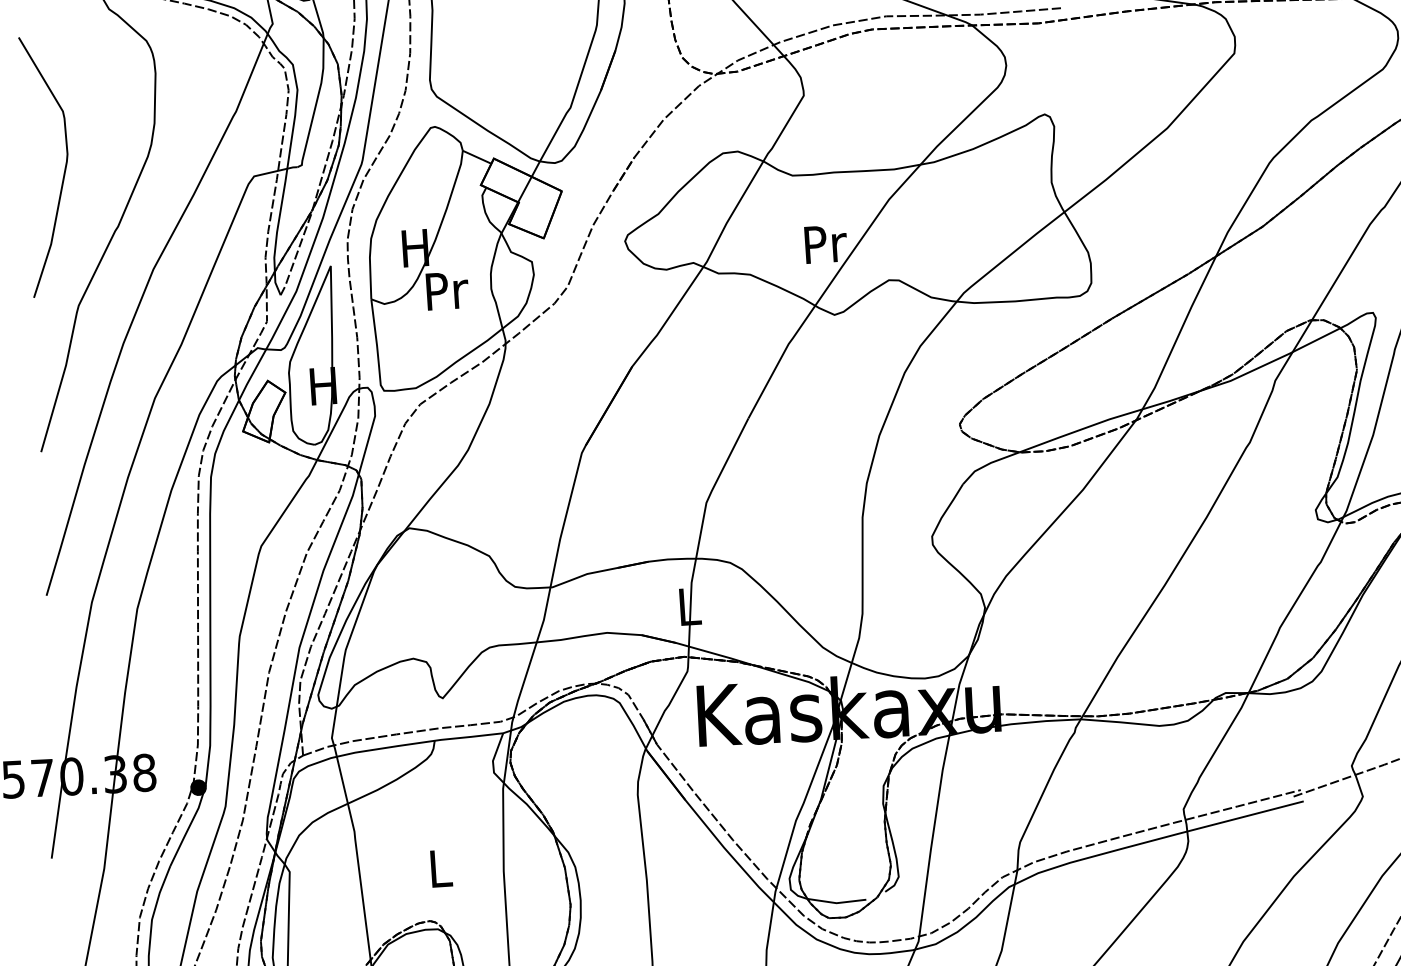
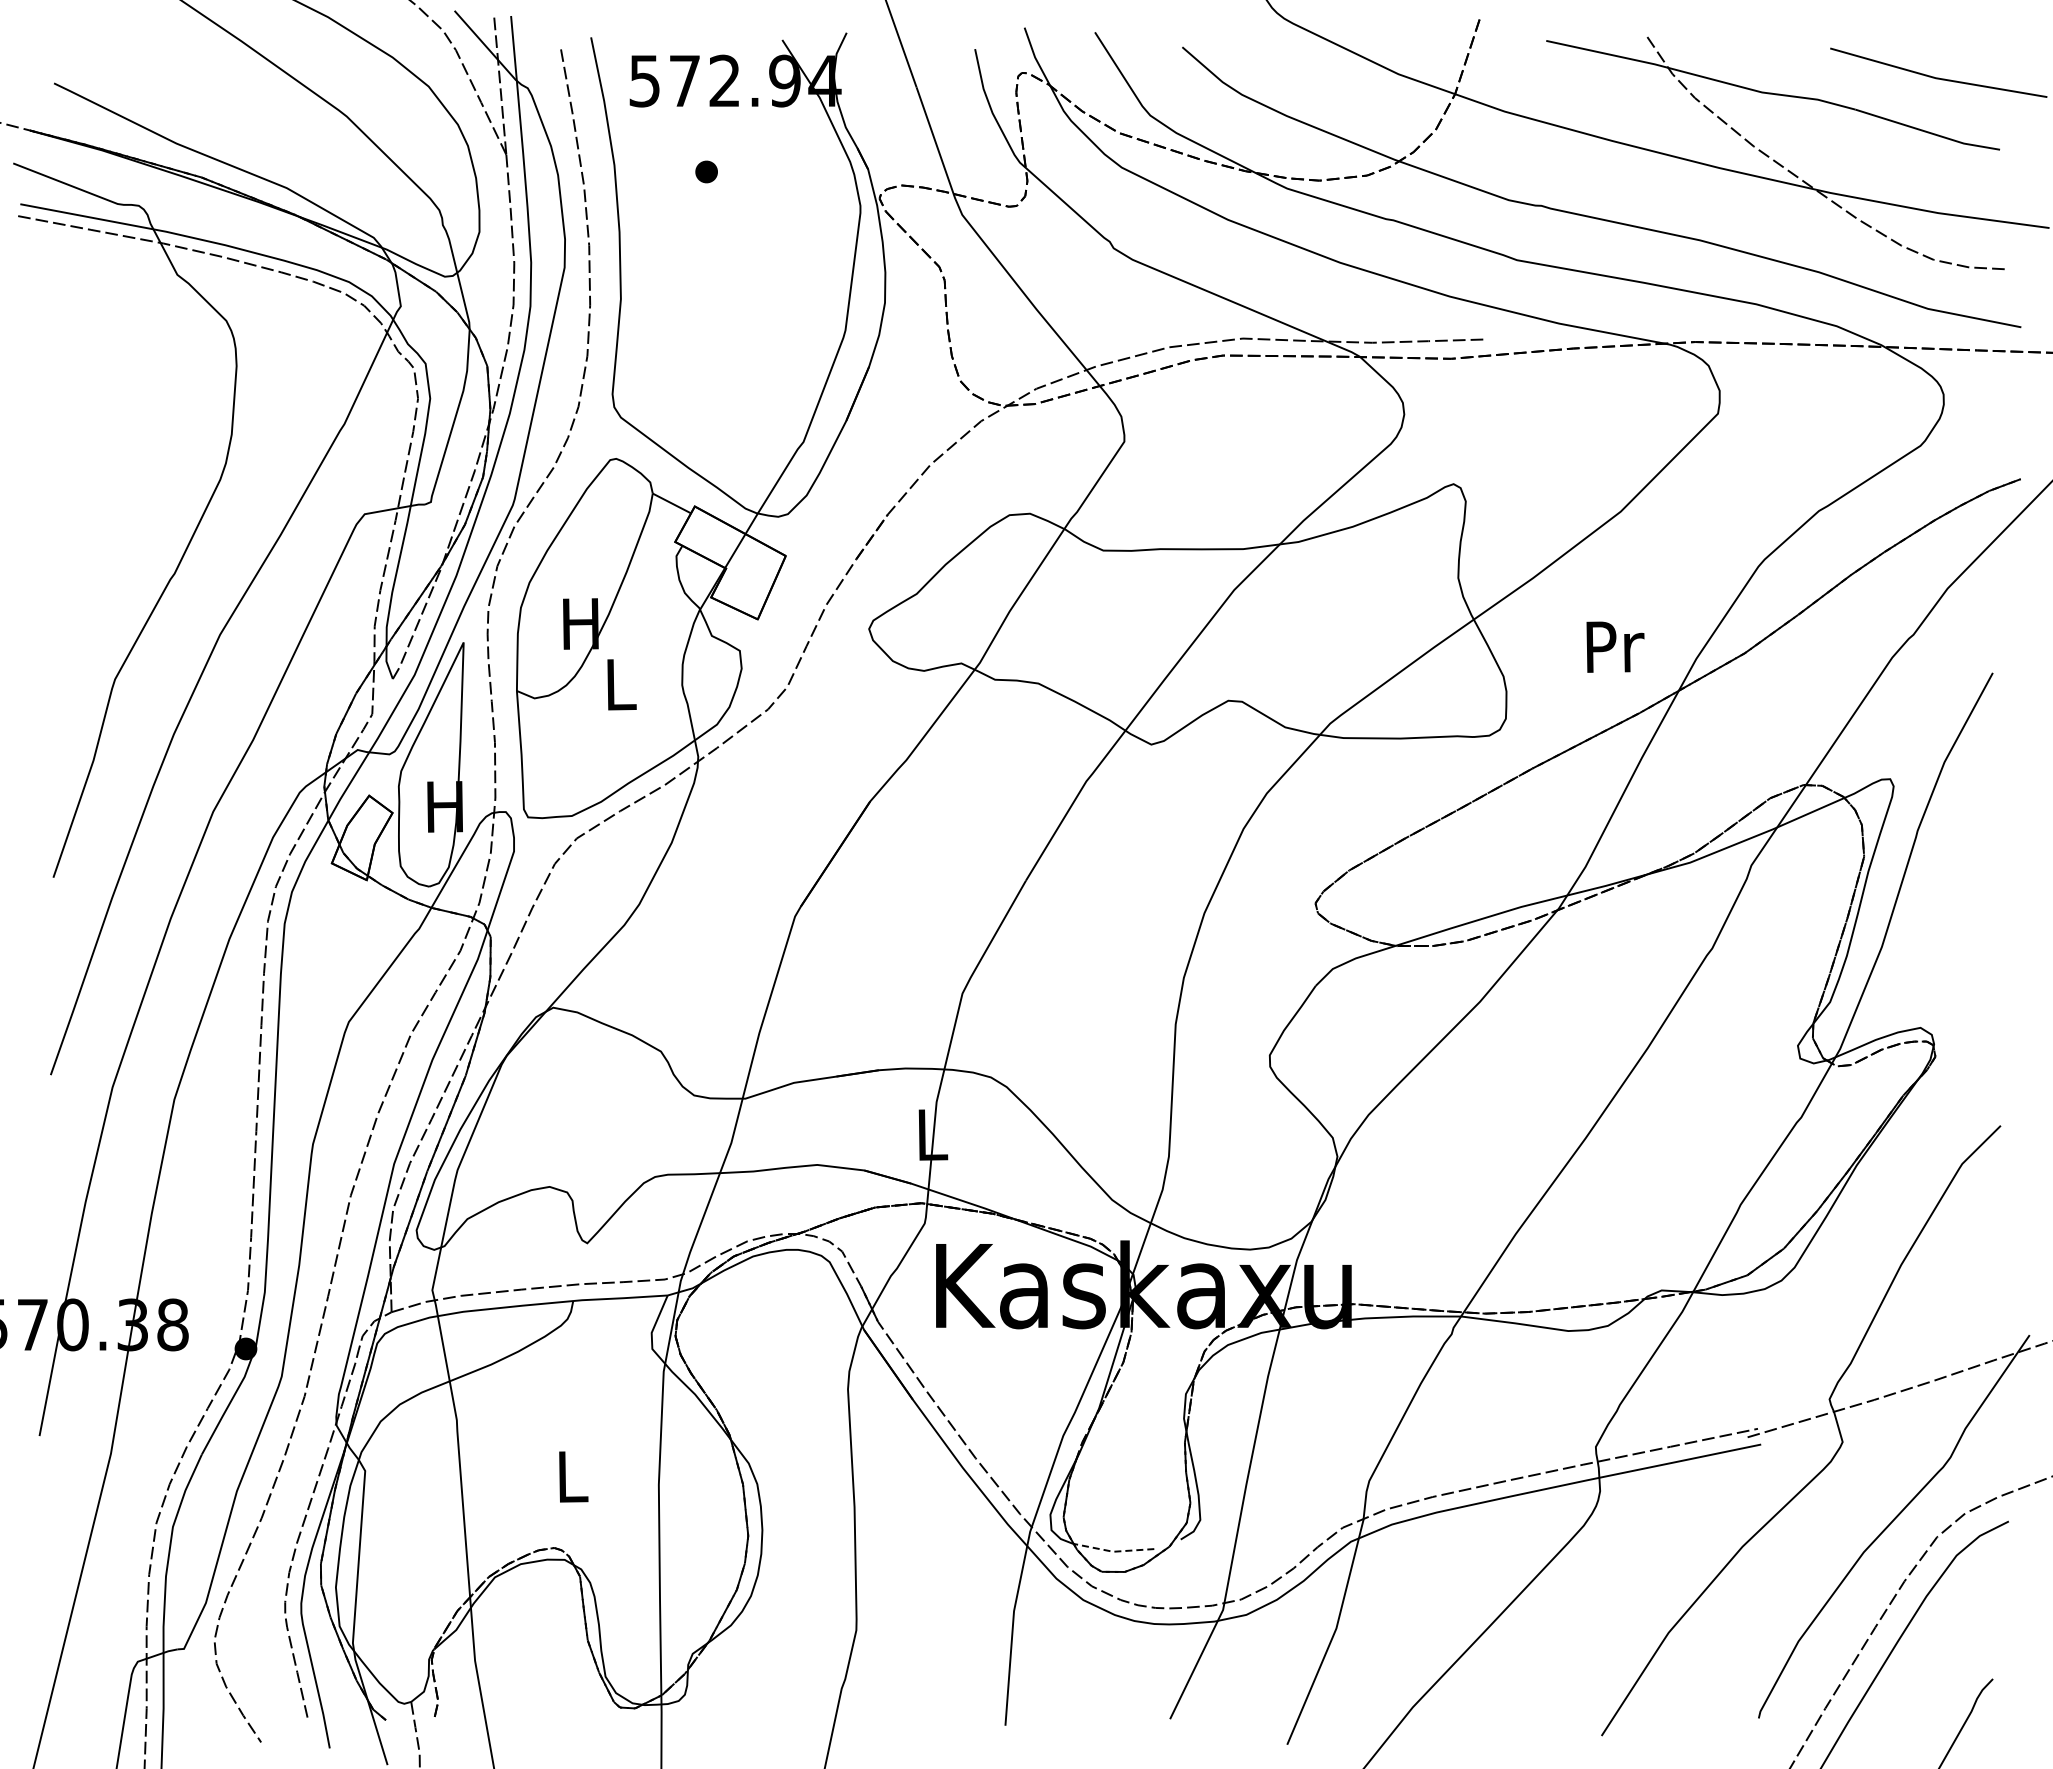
curve: (64, 170) -> (104, 493), removed
text: (825, 243) -> (1615, 646), moved
text: (447, 290) -> (621, 684), Pr -> L
line: (836, 902) -> (1113, 1551), solid -> dashed

